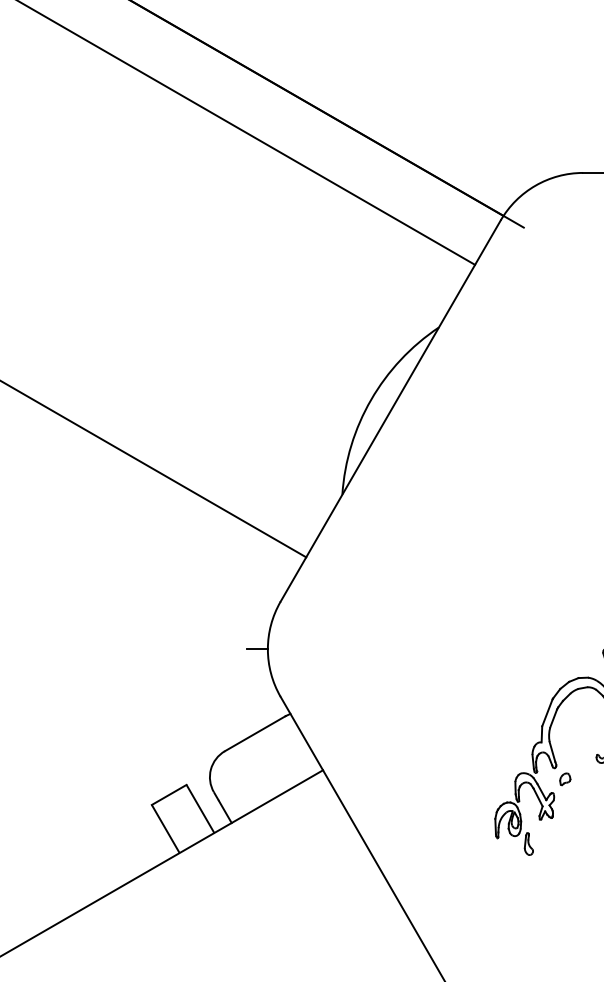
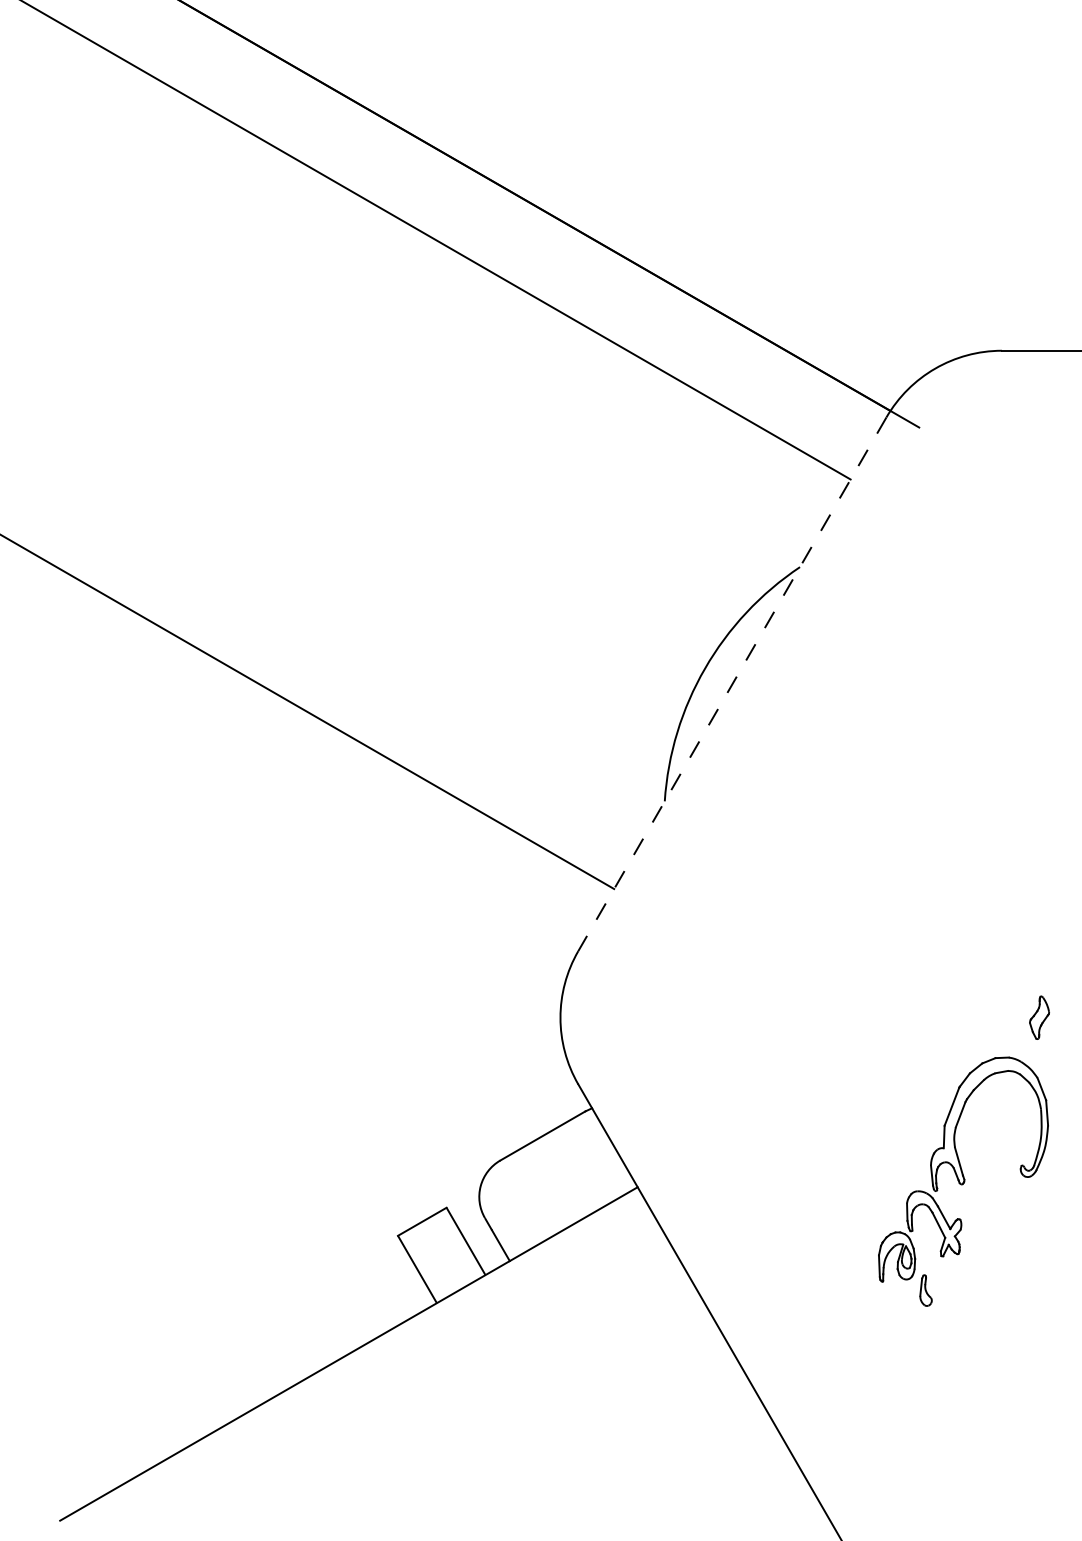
line: (390, 411) -> (732, 684), solid -> dashed
line: (257, 649) -> (545, 1017), removed
part: (564, 779) -> (976, 1199), removed

